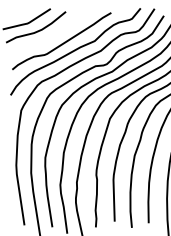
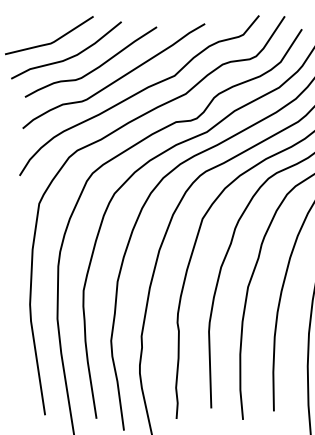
part: (49, 33) -> (91, 61), added

